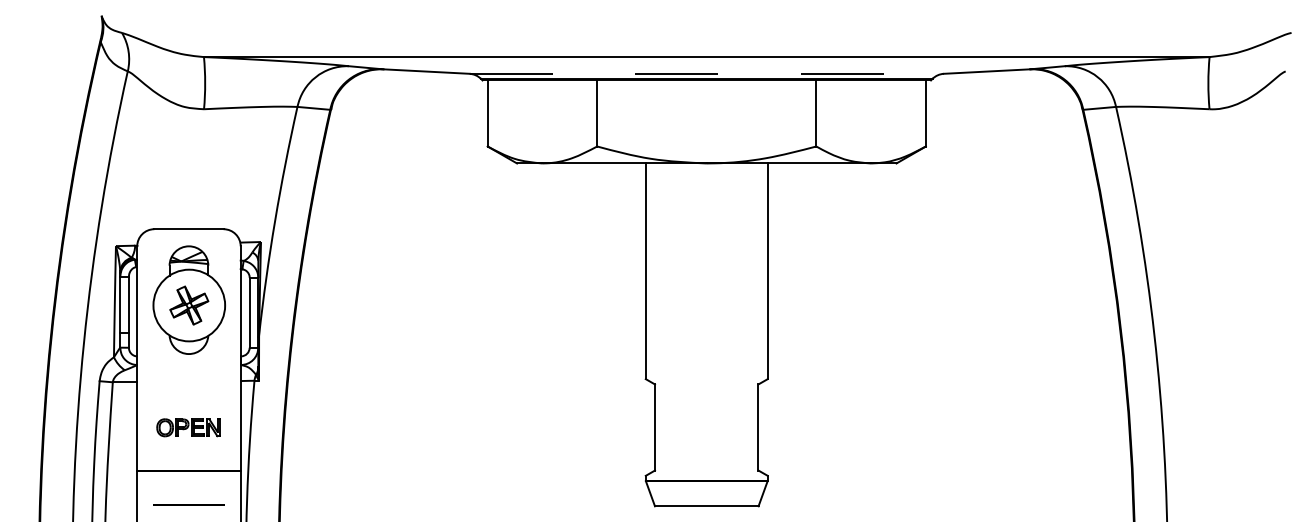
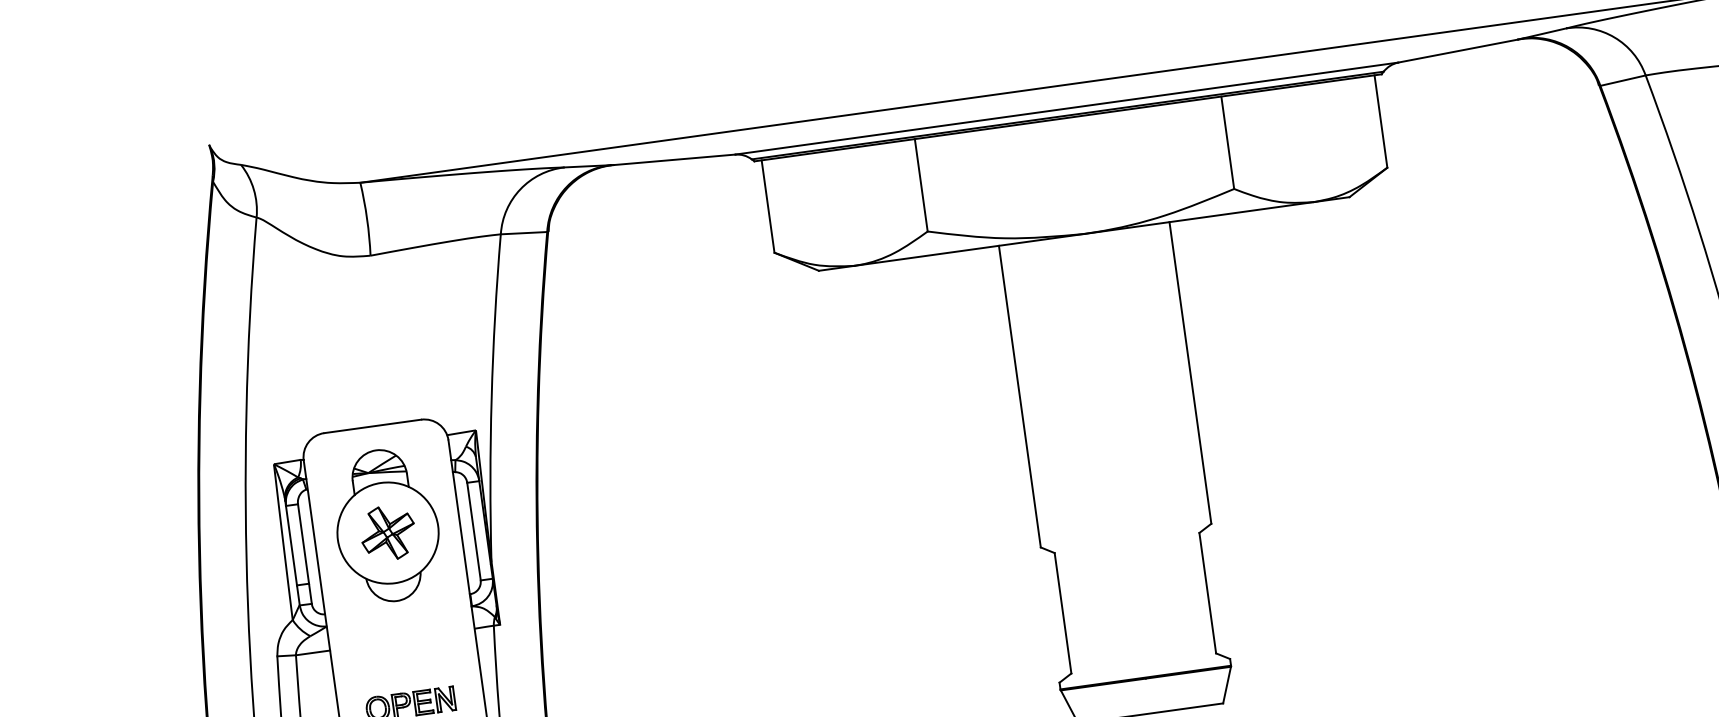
line: (707, 73) -> (1067, 108), dashed -> solid

